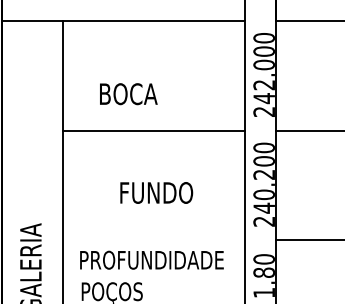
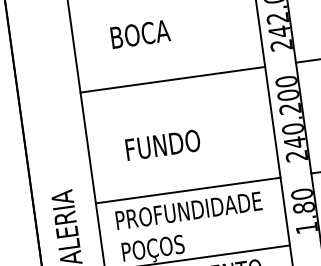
text: (128, 94) -> (140, 34), moved
text: (156, 192) -> (162, 144), moved
line: (153, 240) -> (187, 190), added

